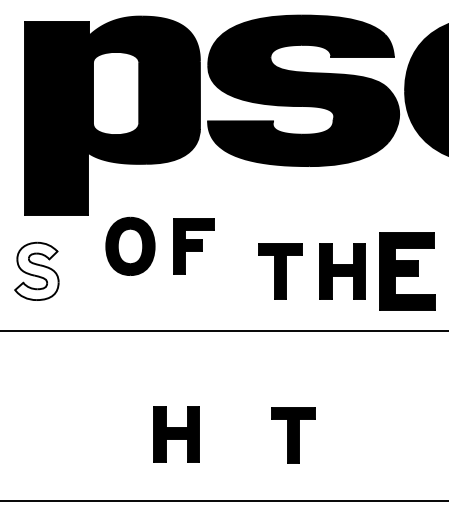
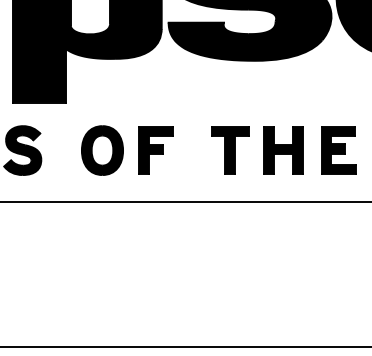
part: (130, 245) -> (102, 149), moved
part: (193, 246) -> (156, 150), moved
fill: (36, 271) -> (22, 150), added
part: (407, 271) -> (338, 150), size x0.71
part: (176, 434) -> (141, 289), removed
part: (293, 435) -> (241, 290), removed

